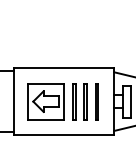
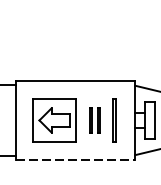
part: (79, 101) -> (94, 120), size x0.6
line: (64, 135) -> (76, 160), solid -> dashed

